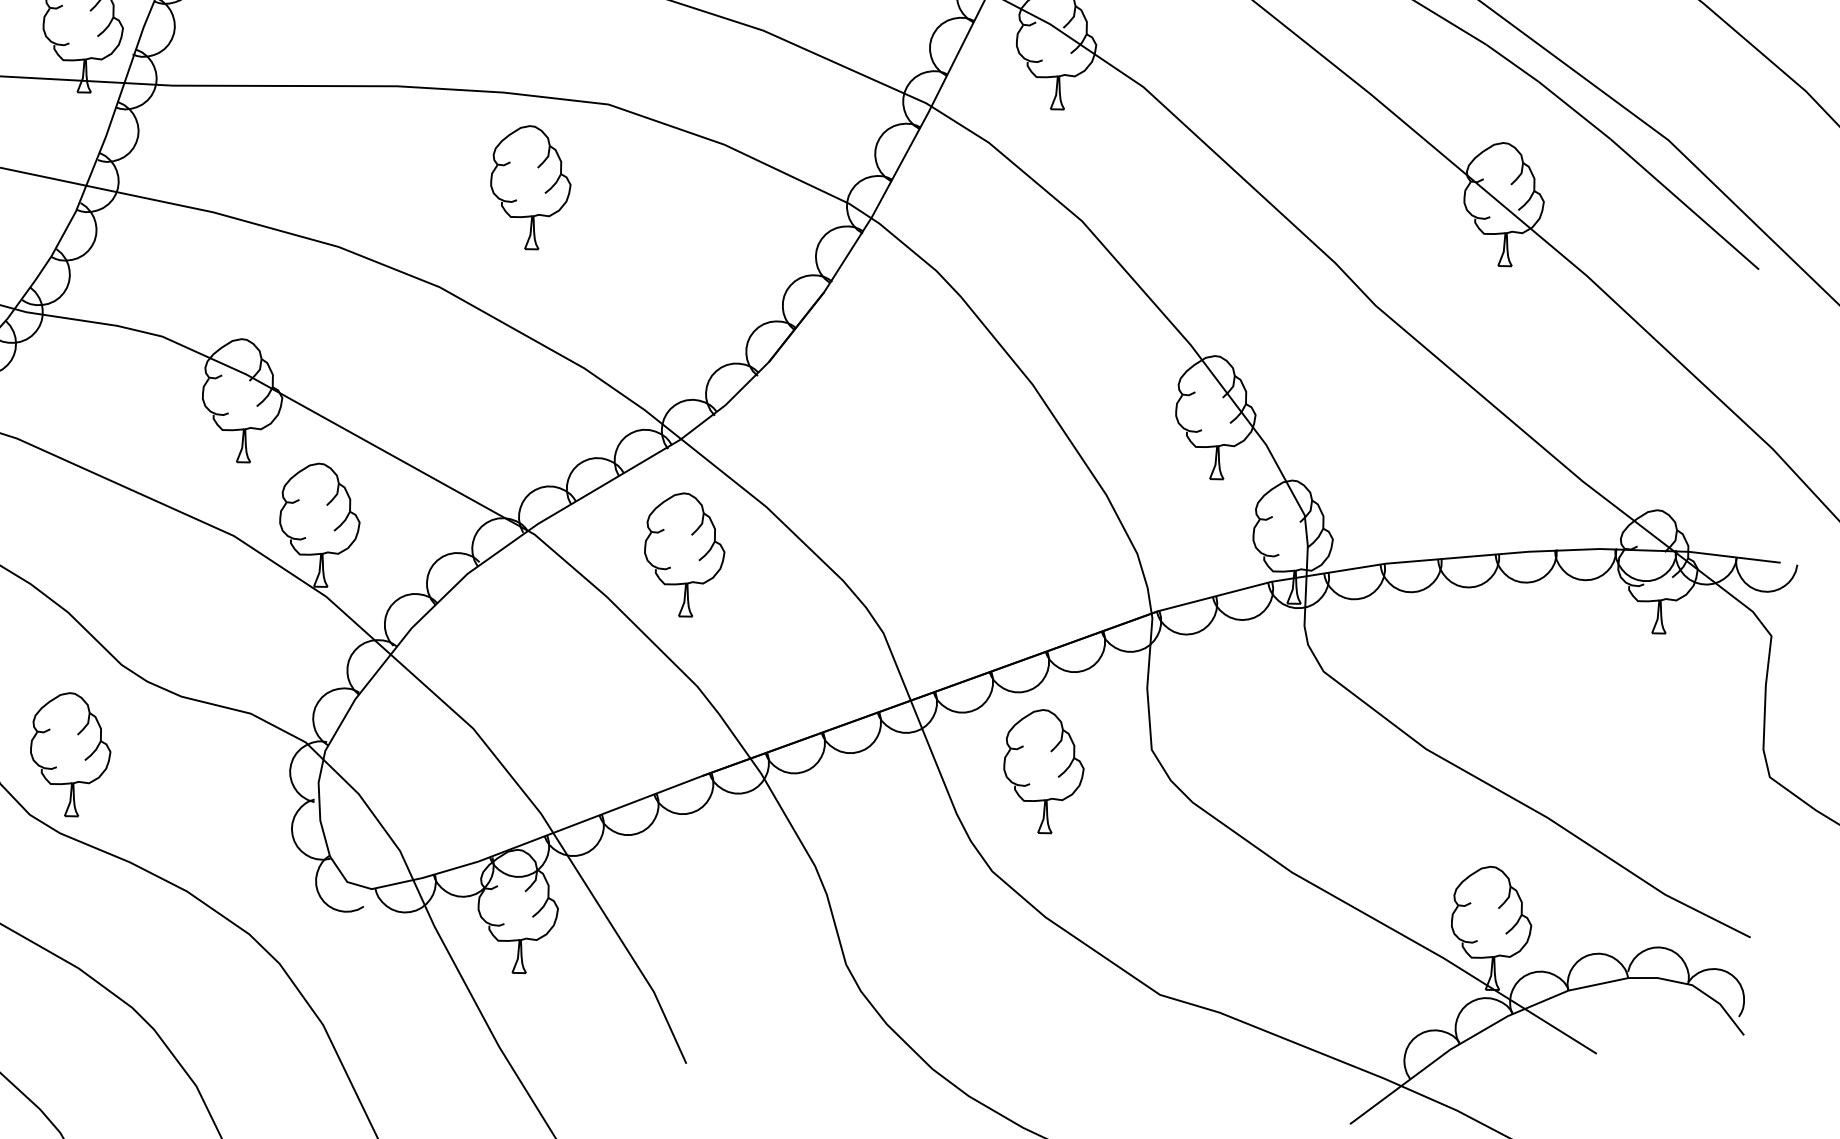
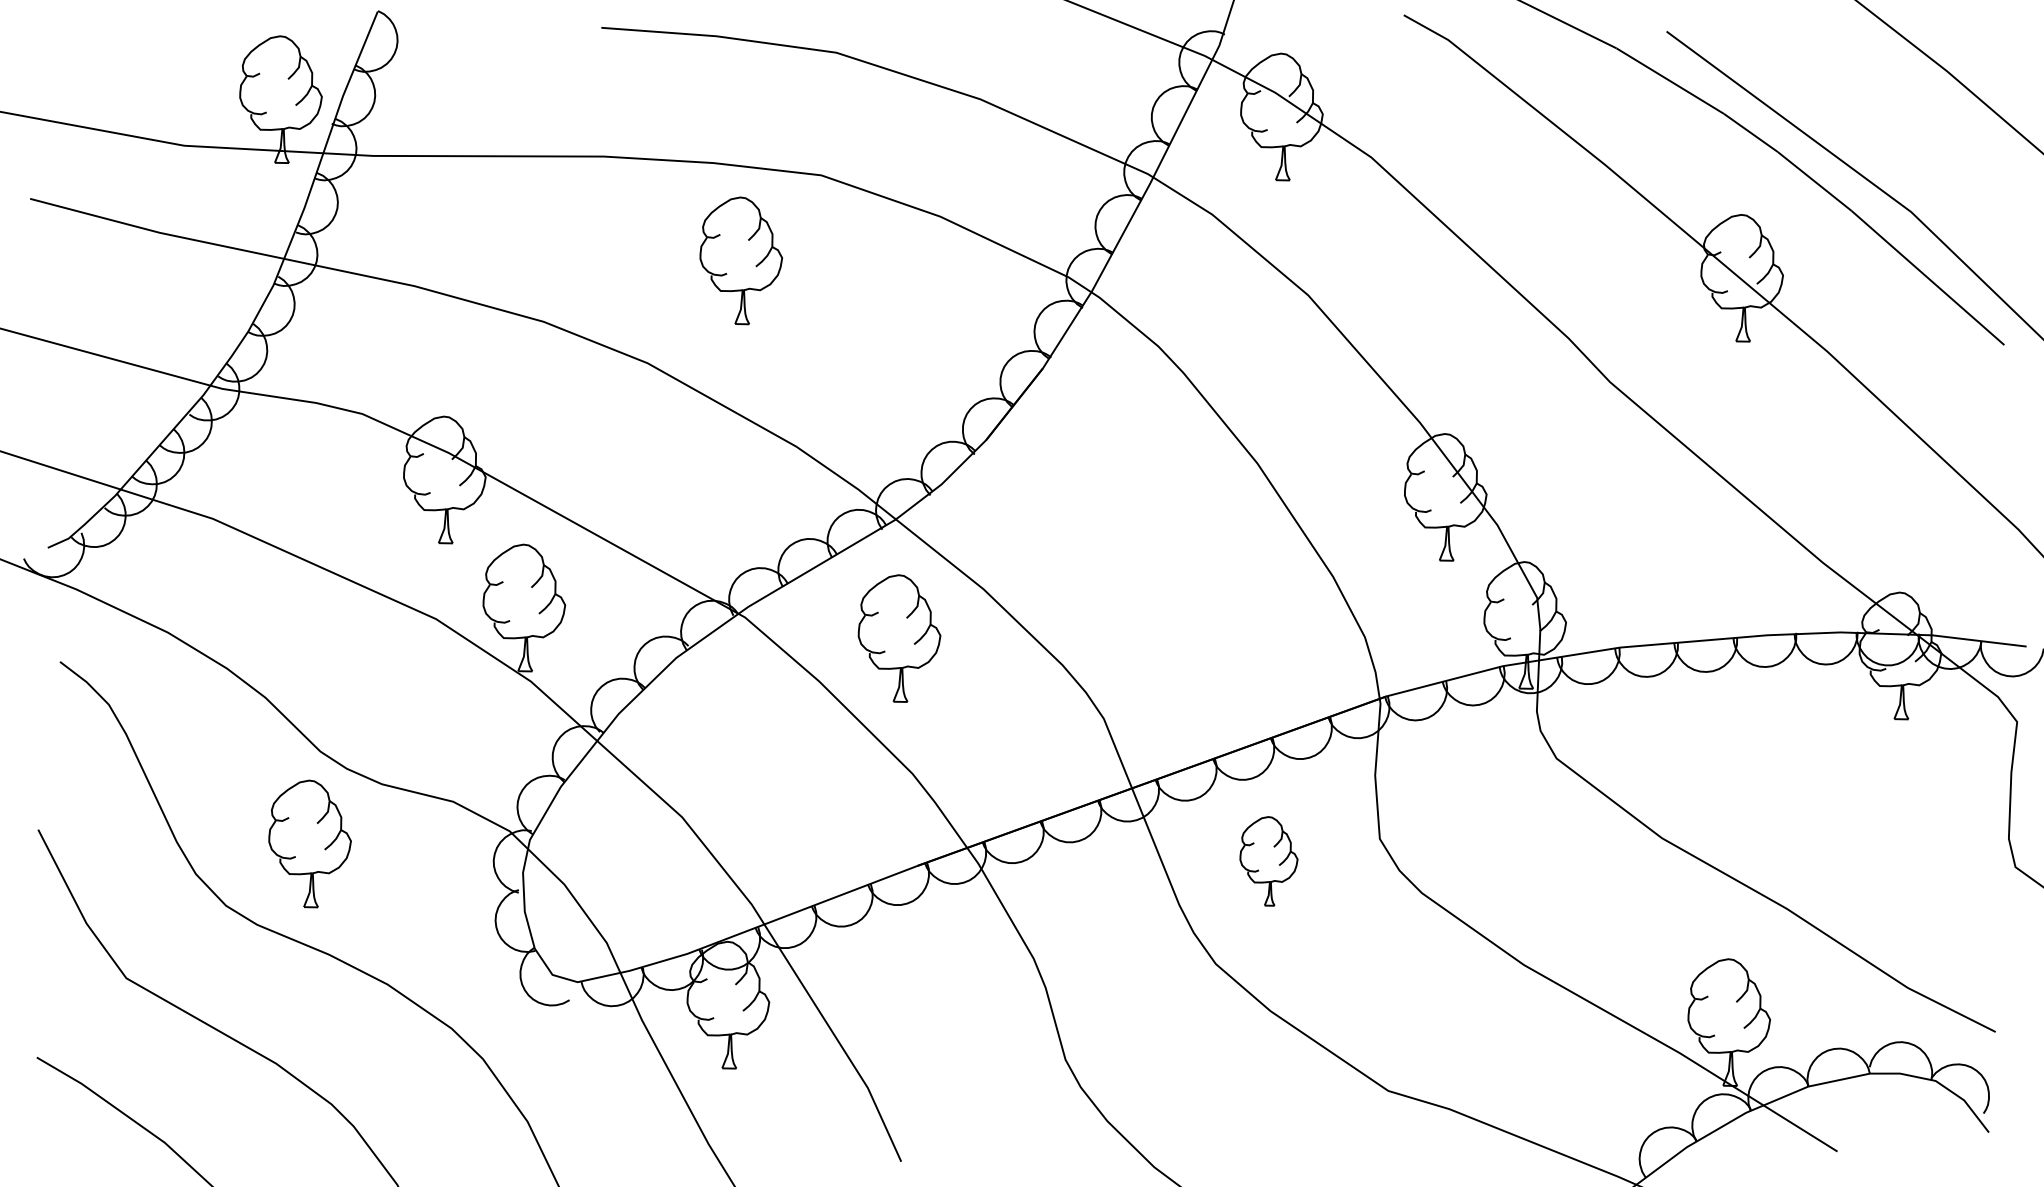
part: (70, 754) -> (309, 843), moved
part: (1043, 771) -> (1268, 861), size x0.7

